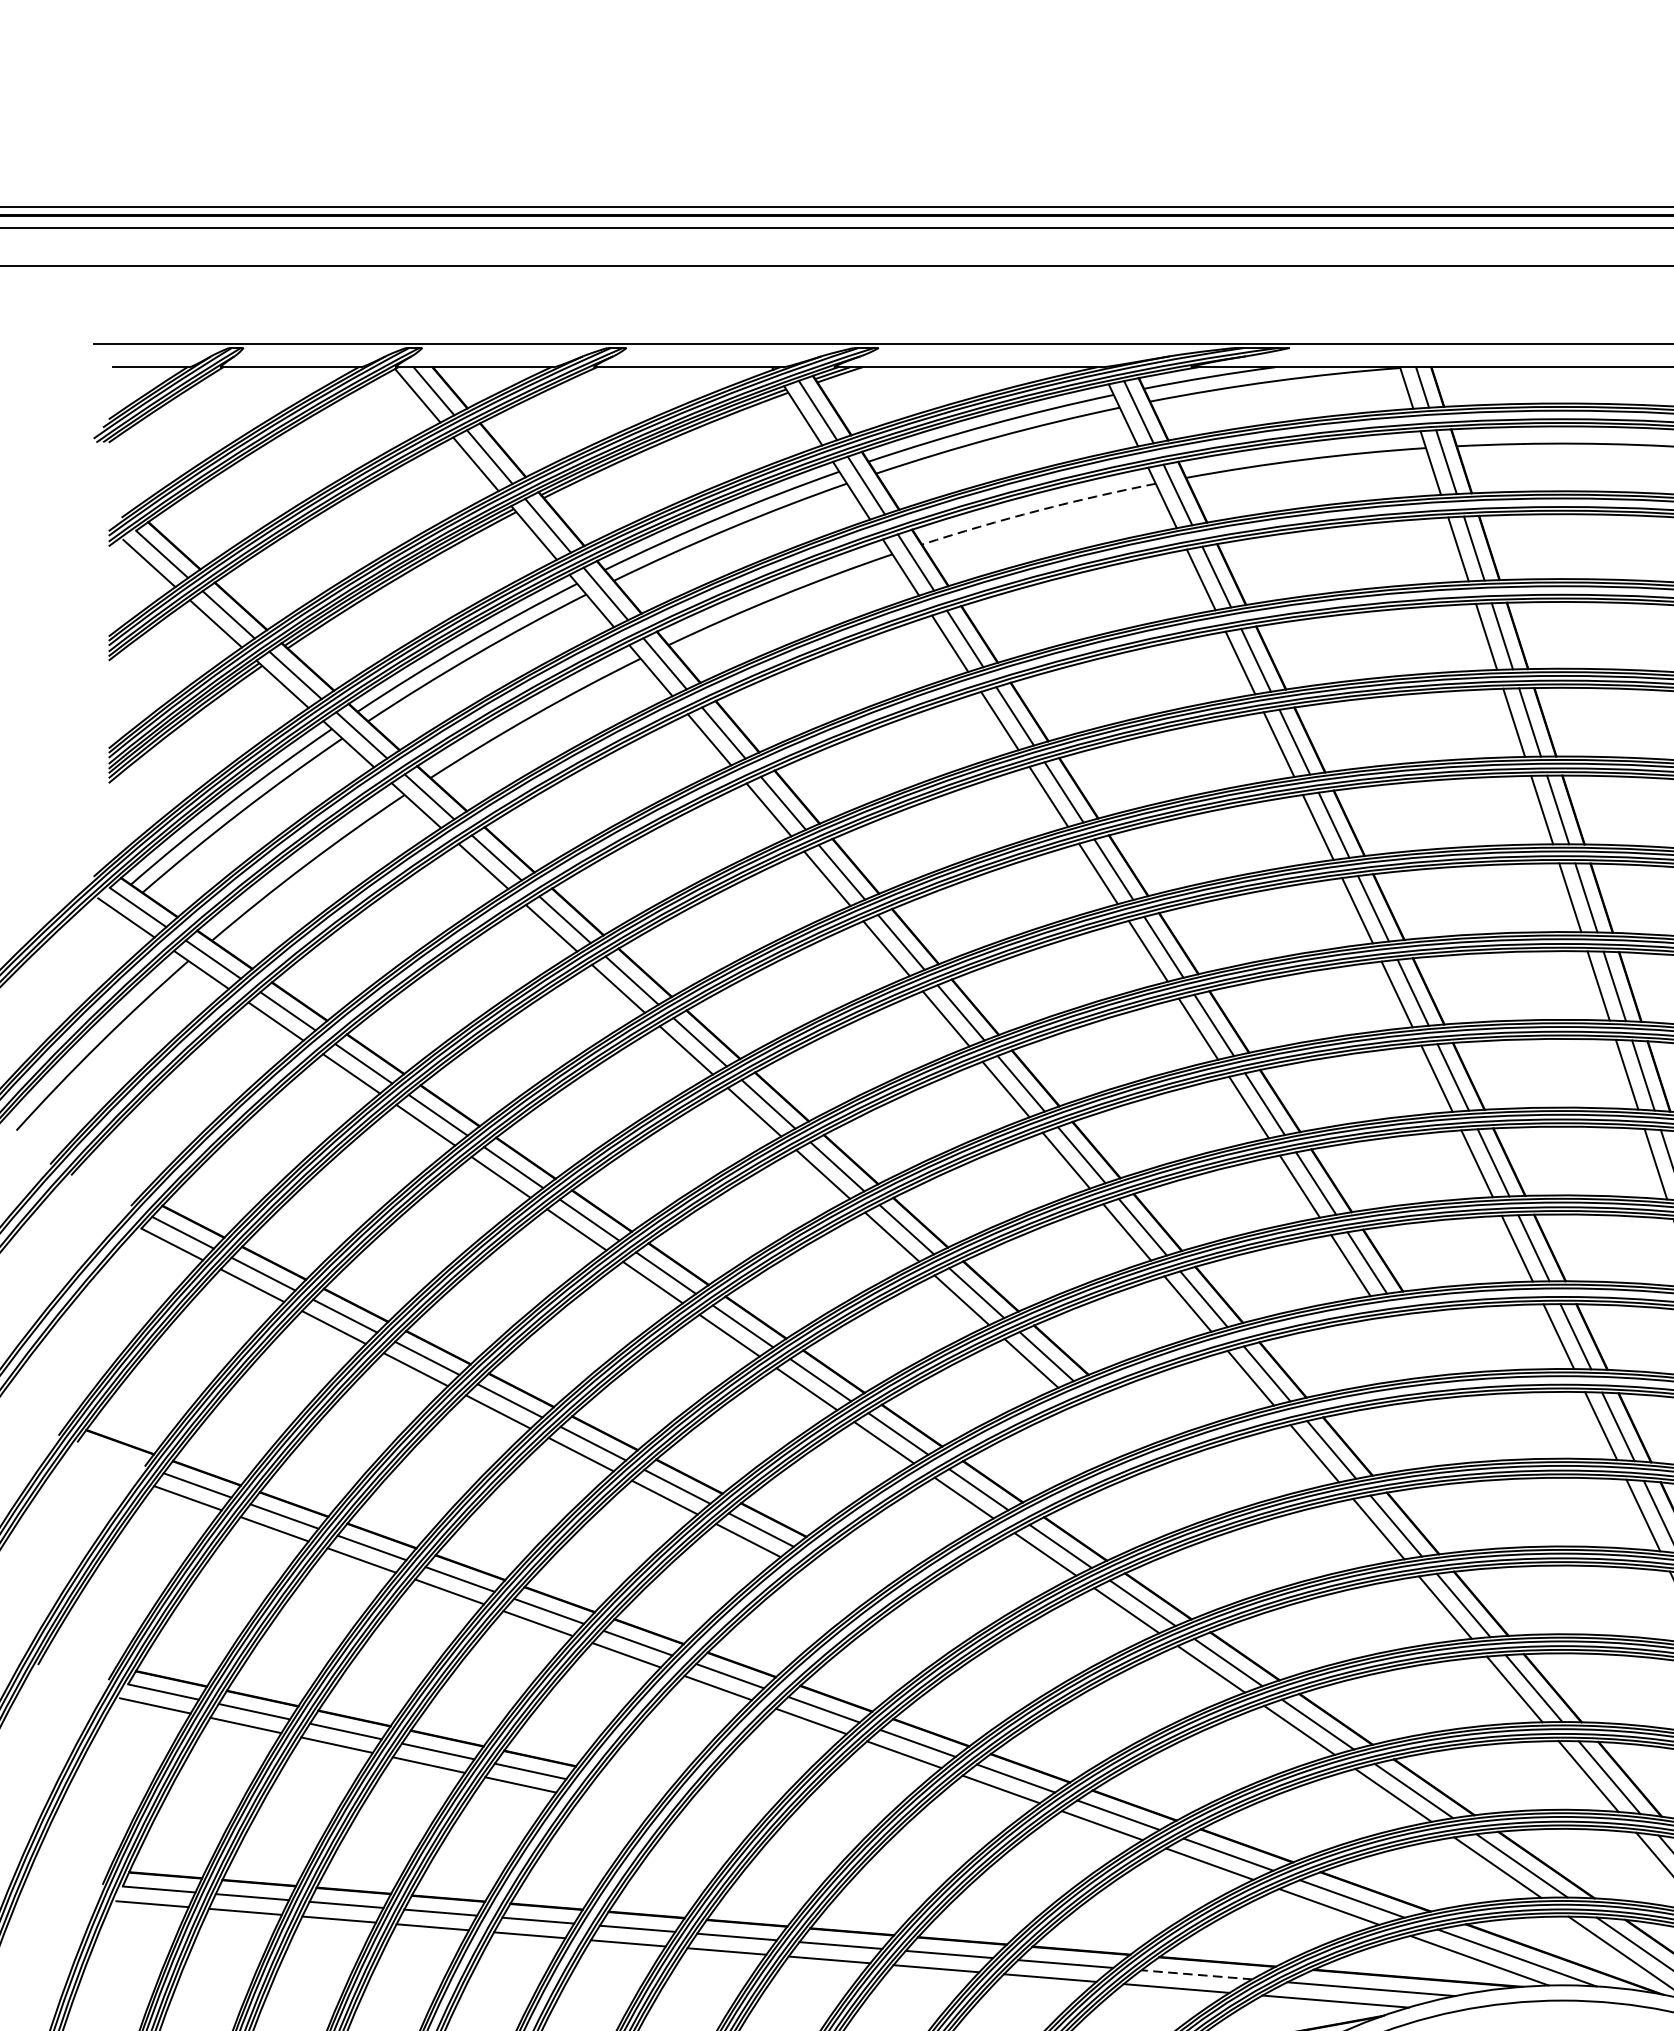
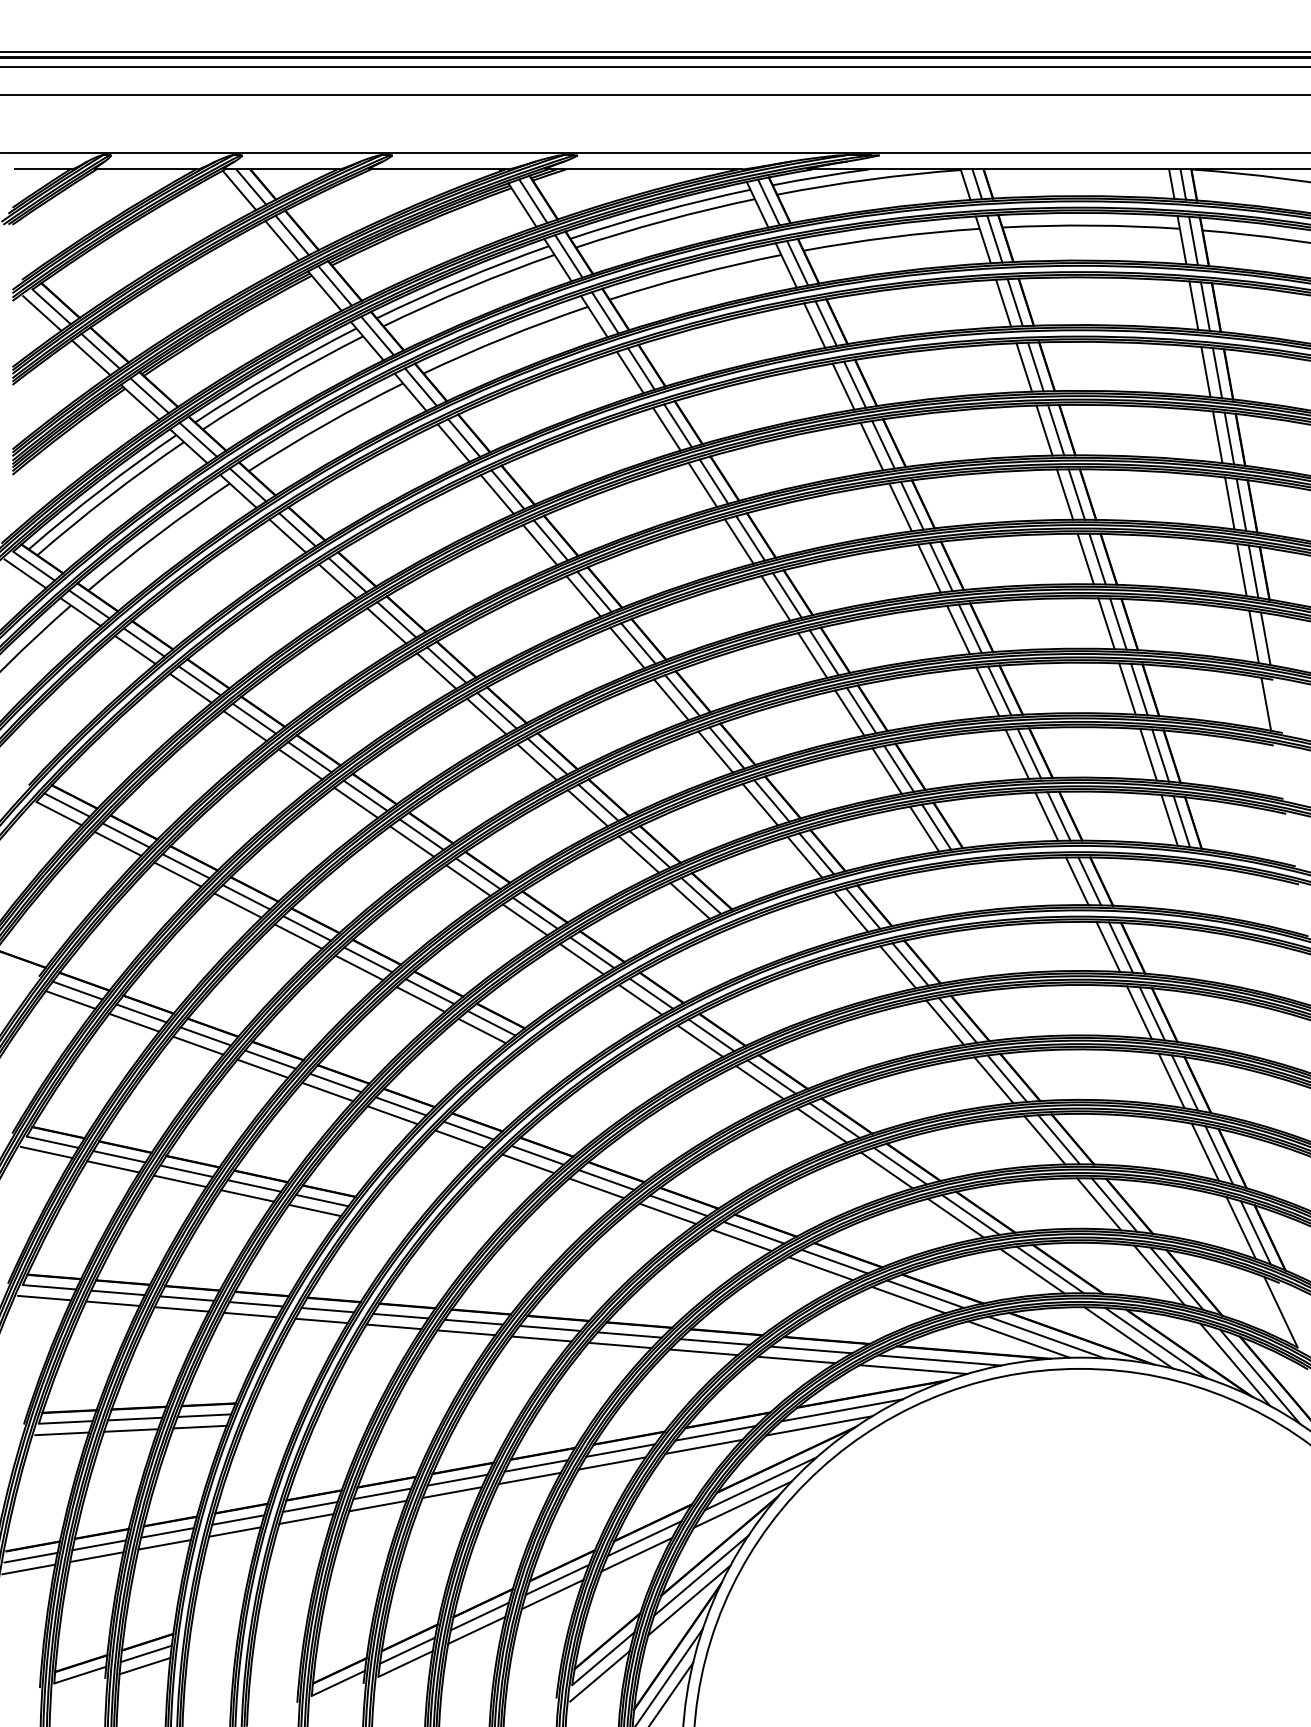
arc: (1037, 510) -> (694, 274), dashed -> solid
line: (1196, 1974) -> (811, 1349), dashed -> solid

